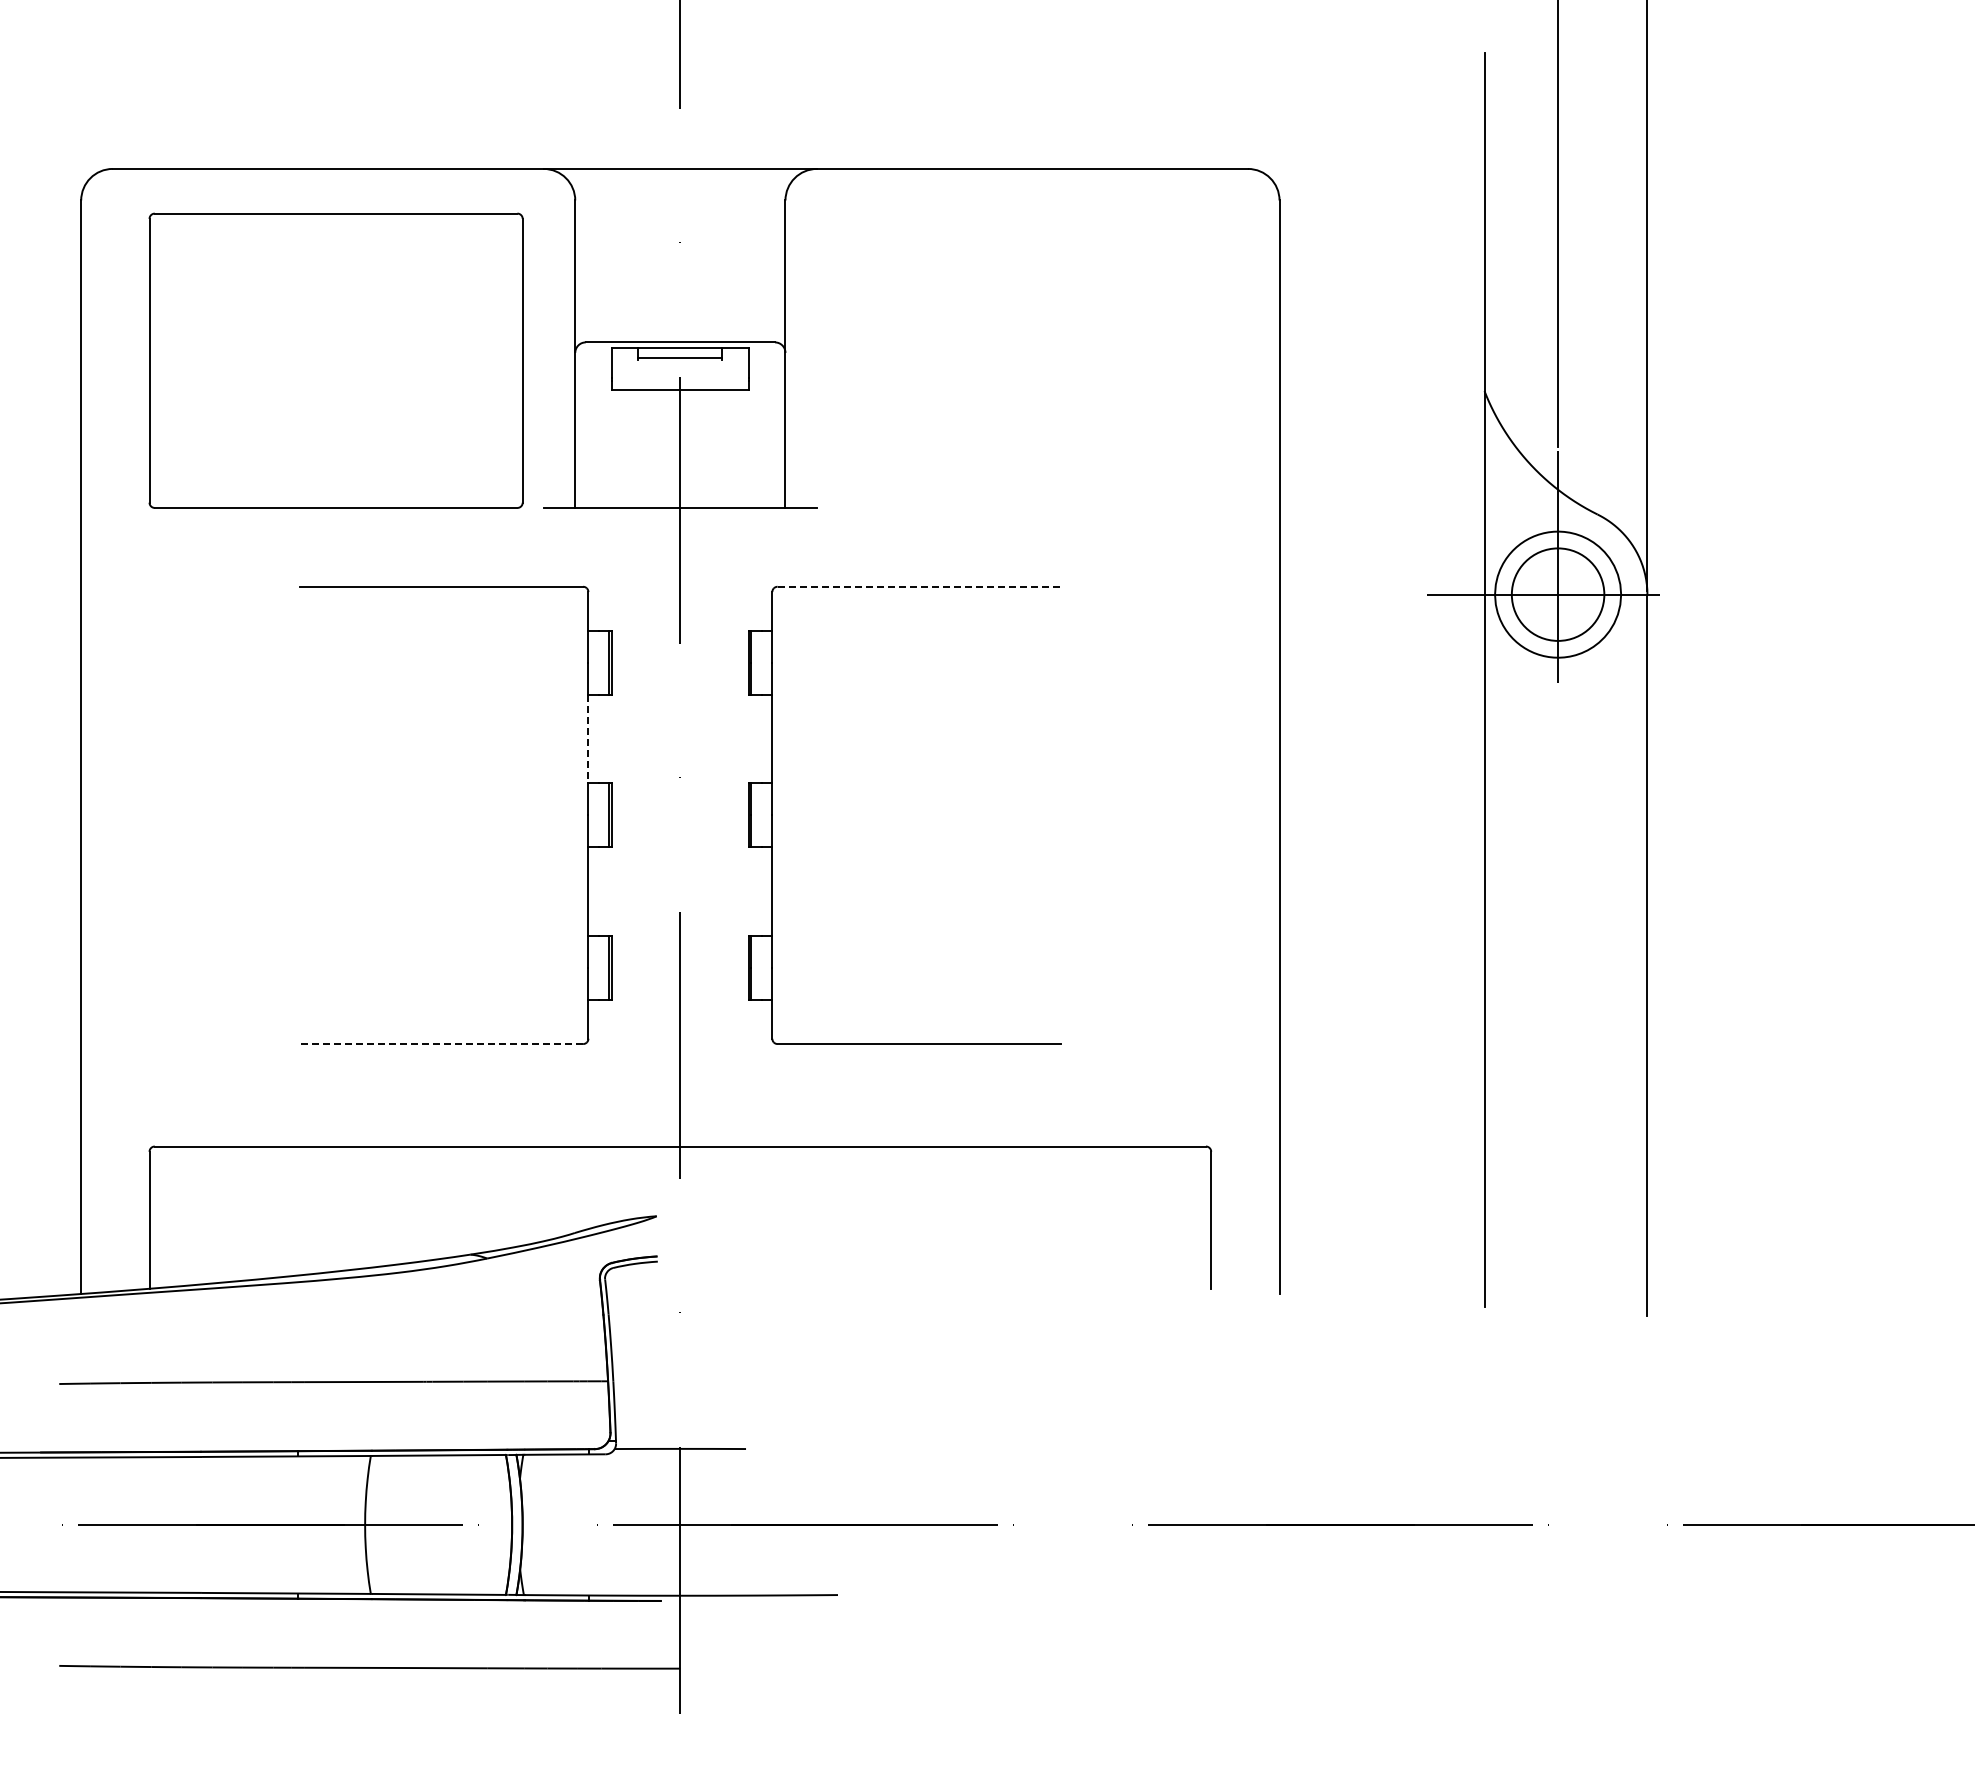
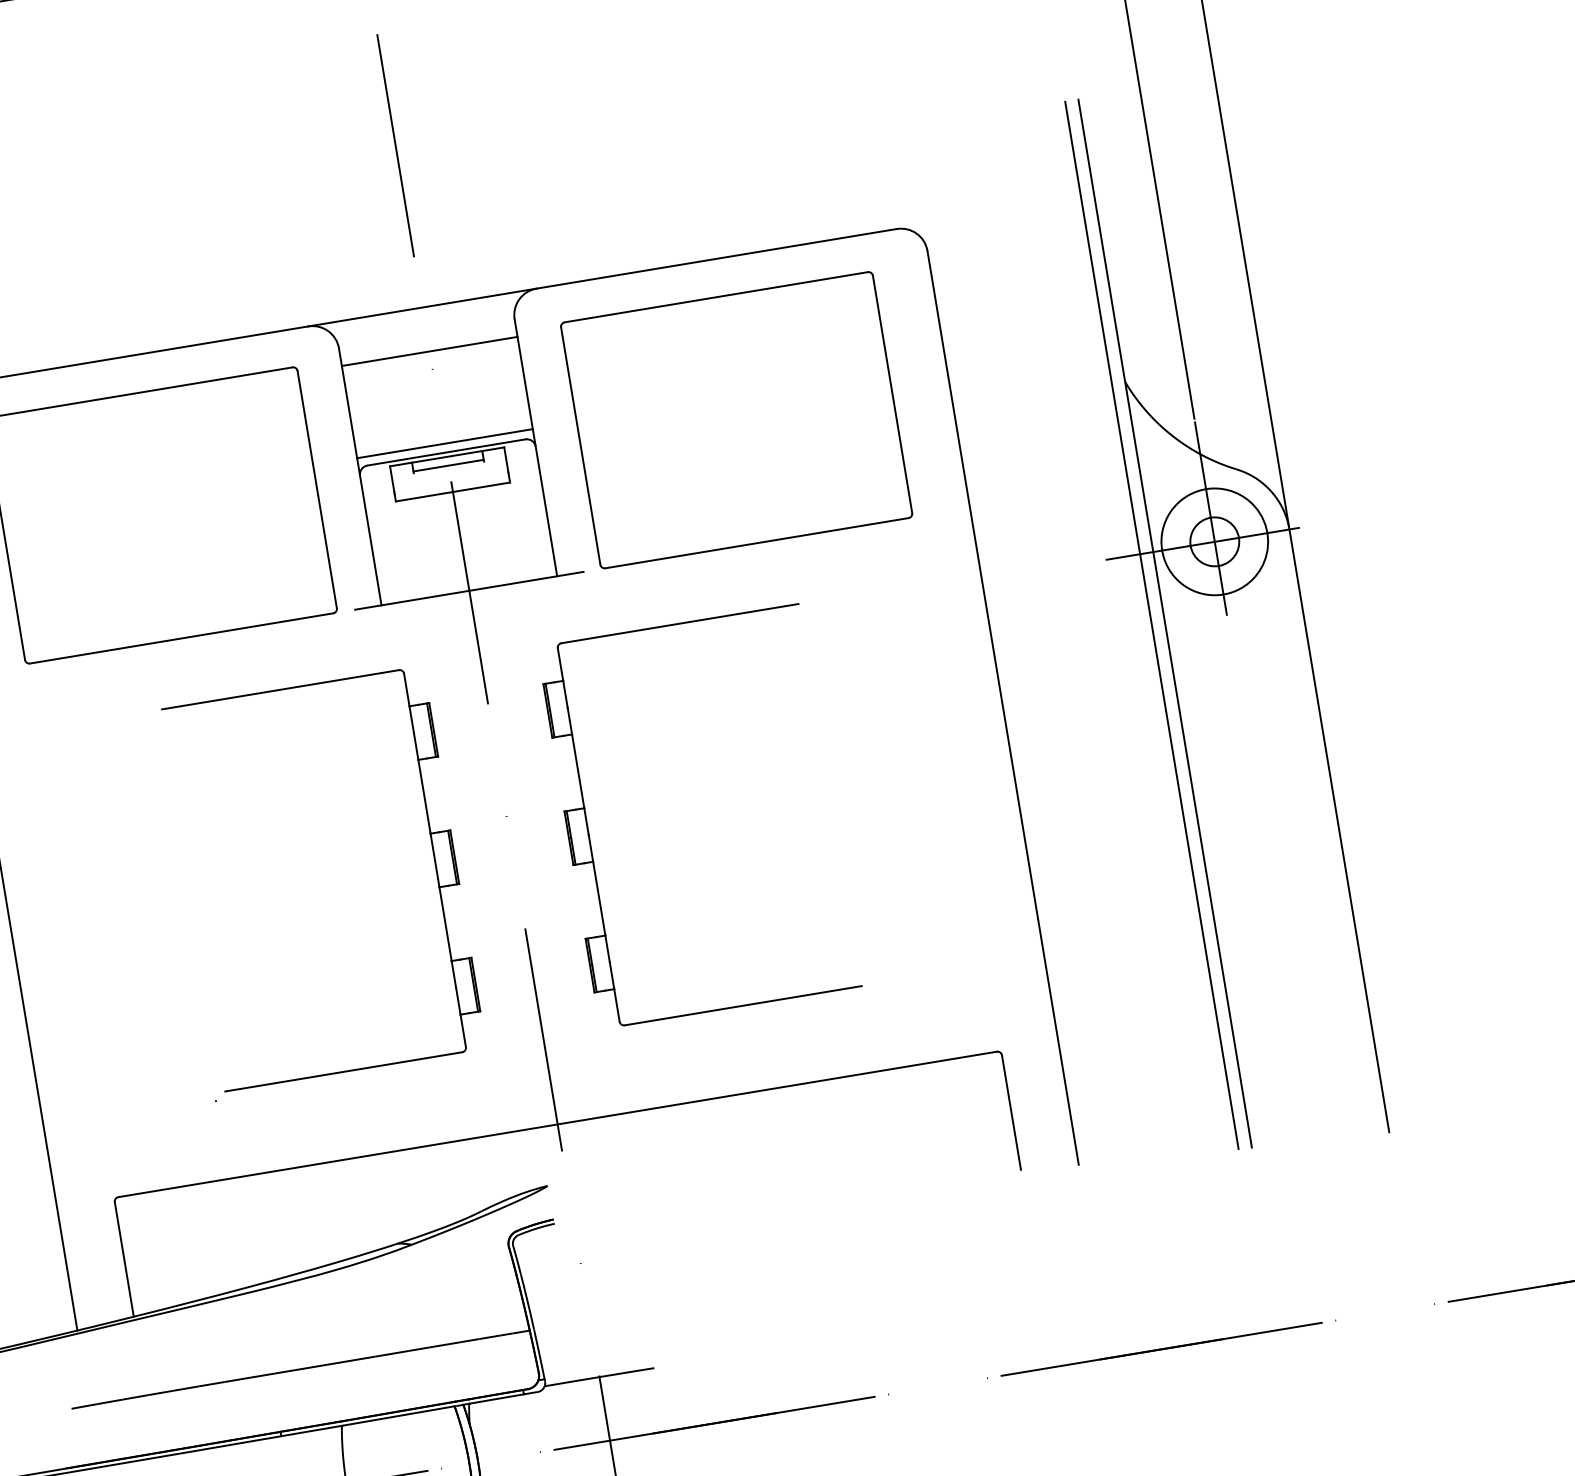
line: (680, 221) -> (429, 351), added
line: (680, 331) -> (445, 443), added
part: (1024, 360) -> (736, 420), added
line: (919, 586) -> (680, 623), dashed -> solid
circle: (1558, 594) -> (1215, 541), size x0.62
line: (1468, 679) -> (1151, 625), added
line: (588, 739) -> (424, 797), dashed -> solid
line: (441, 1044) -> (343, 1072), dashed -> solid

